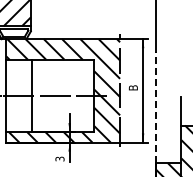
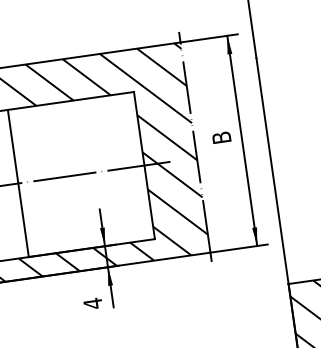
line: (155, 107) -> (272, 171), dashed -> solid
text: (59, 158) -> (91, 302), 3 -> 4

